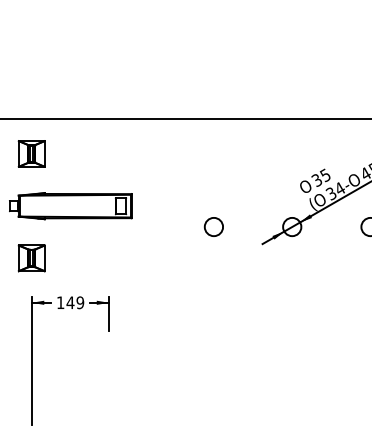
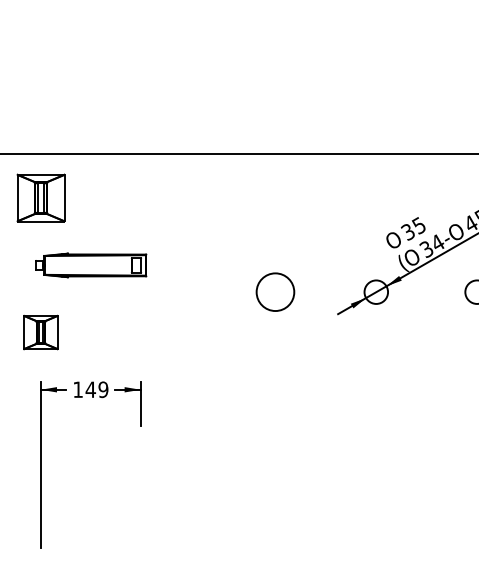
part: (31, 153) -> (40, 197), size x1.4
part: (70, 206) -> (90, 265), size x0.7
circle: (213, 226) -> (274, 291), size x1.6

